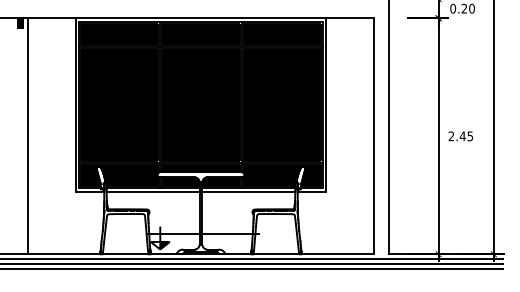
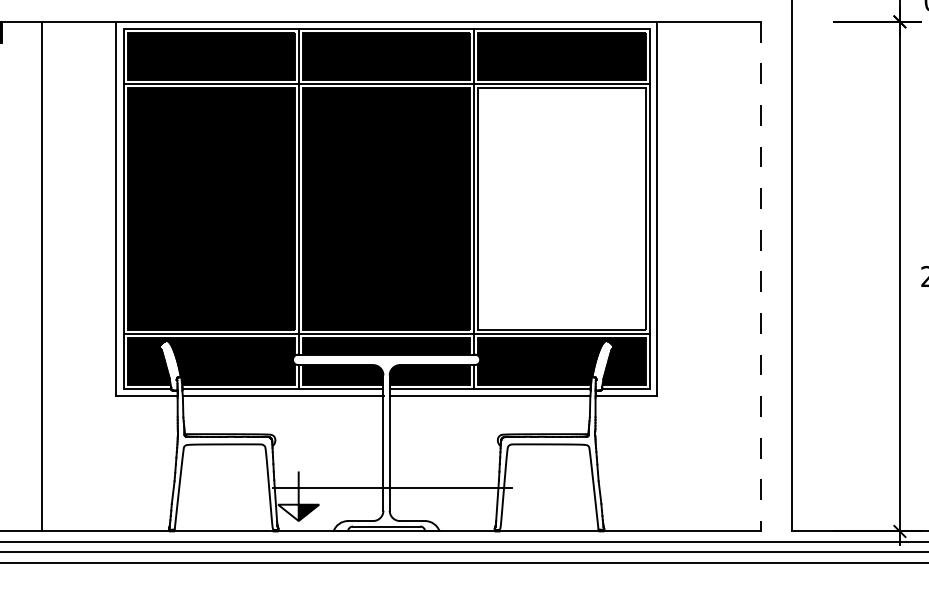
fill: (281, 104) -> (560, 207), removed
line: (27, 136) -> (42, 276), moved
line: (374, 136) -> (761, 276), solid -> dashed

